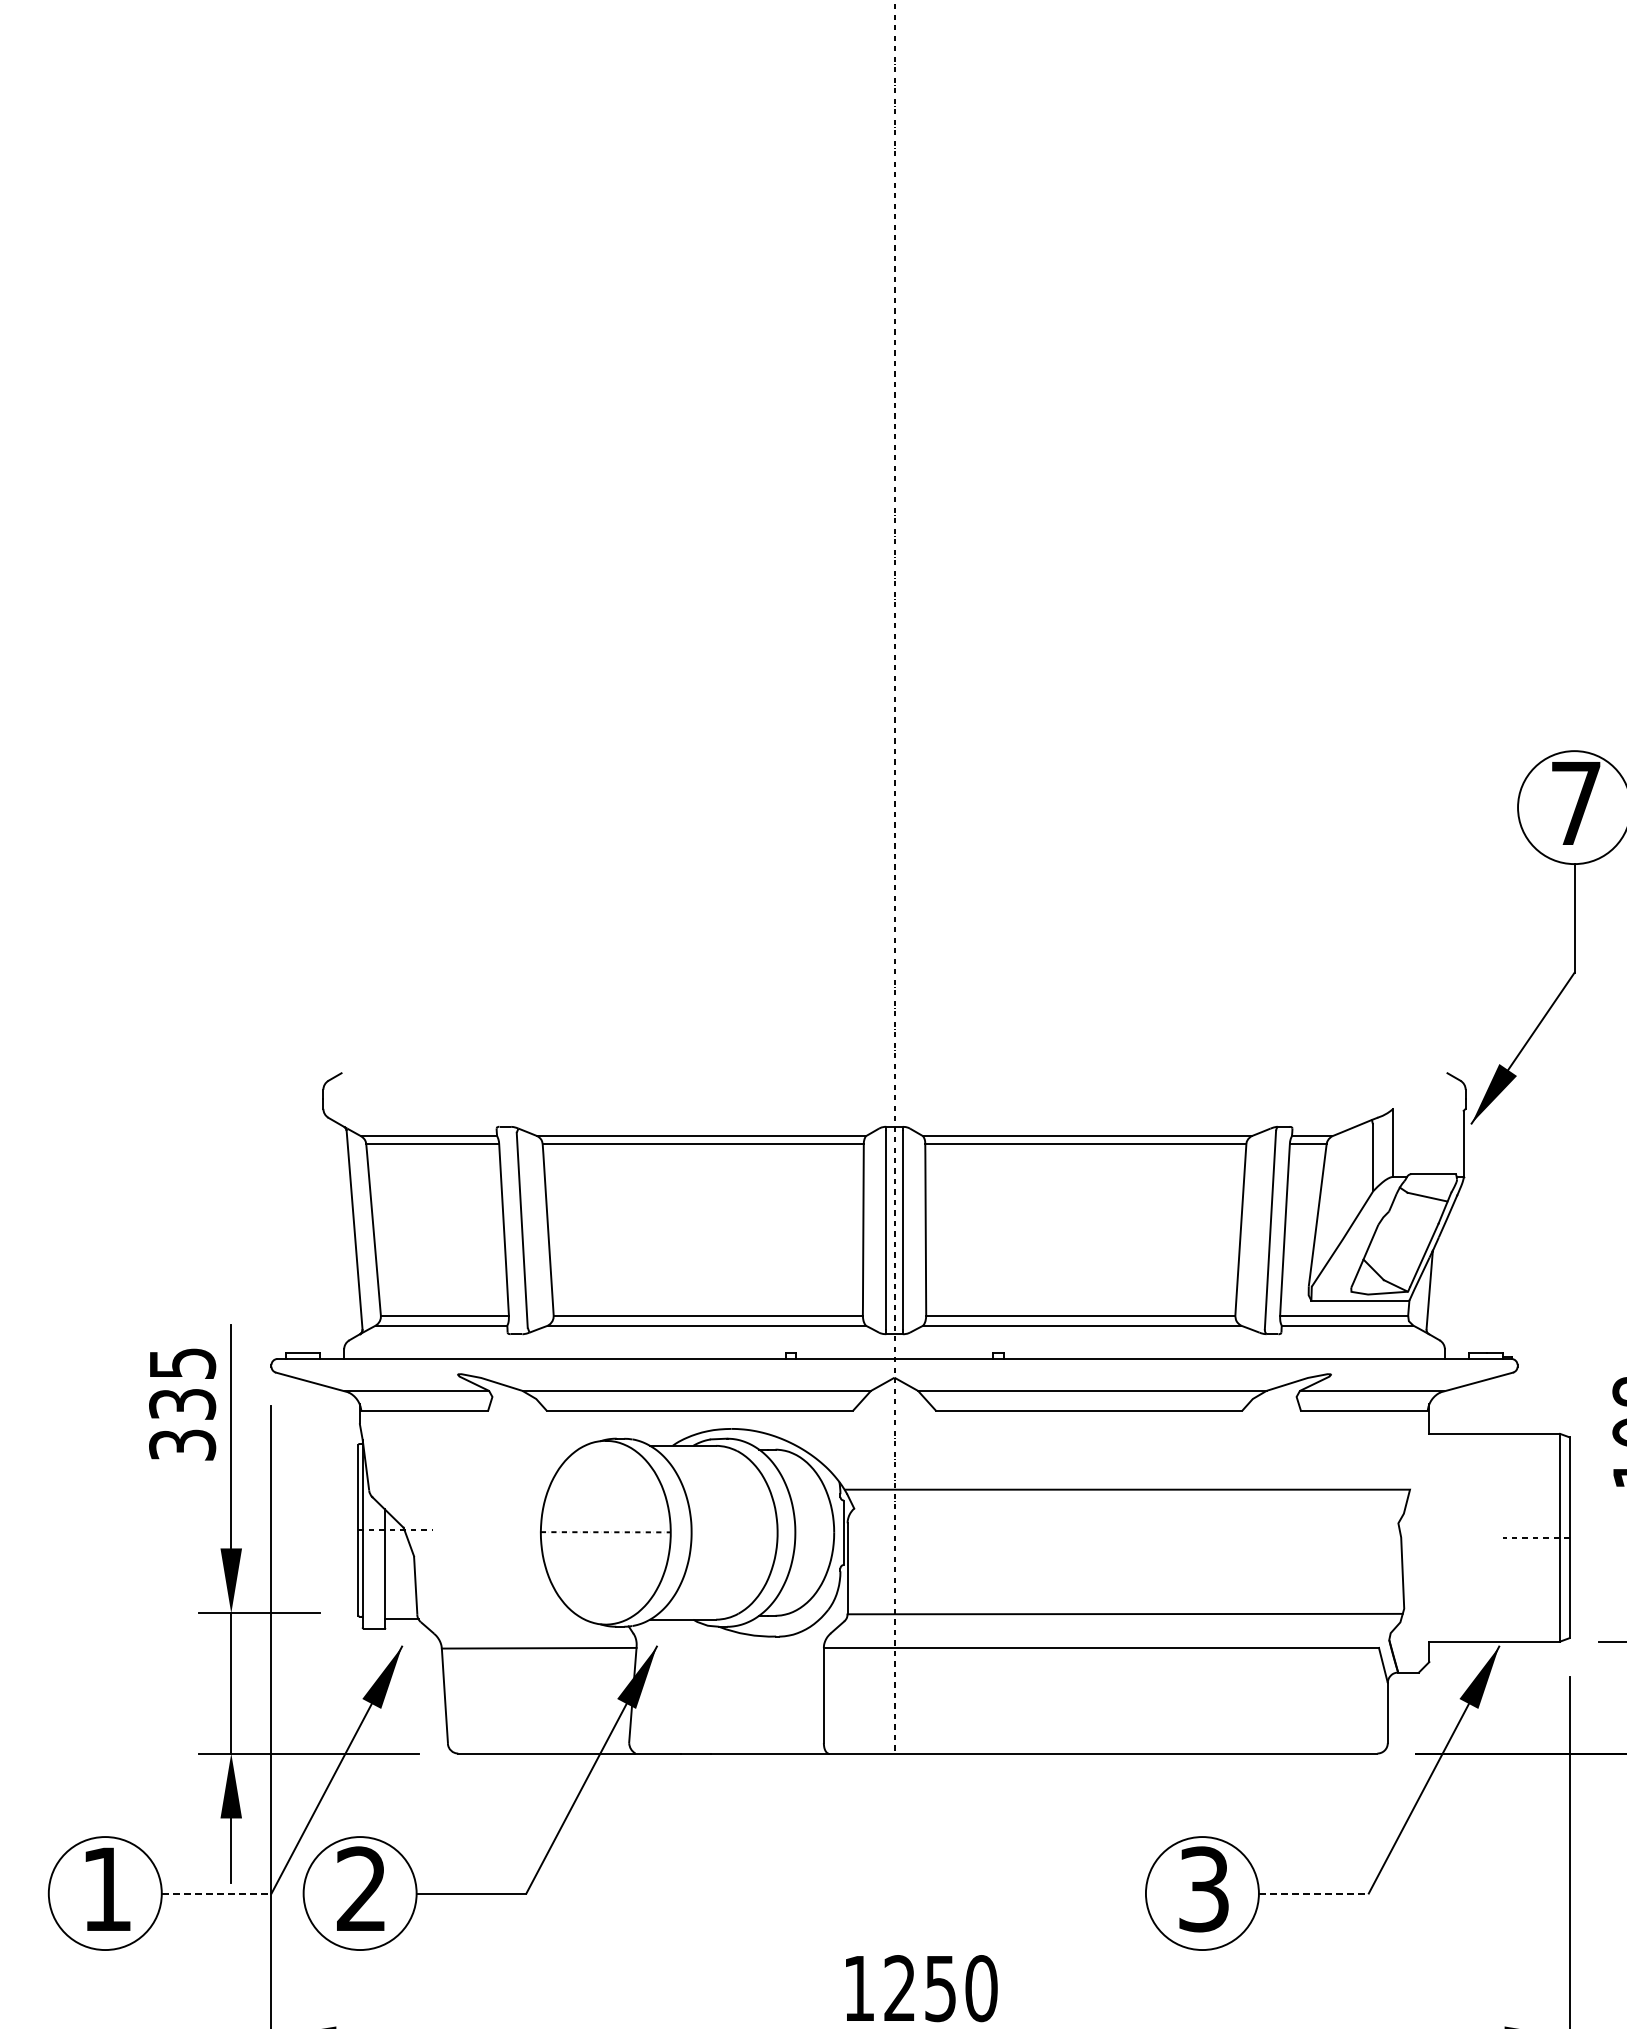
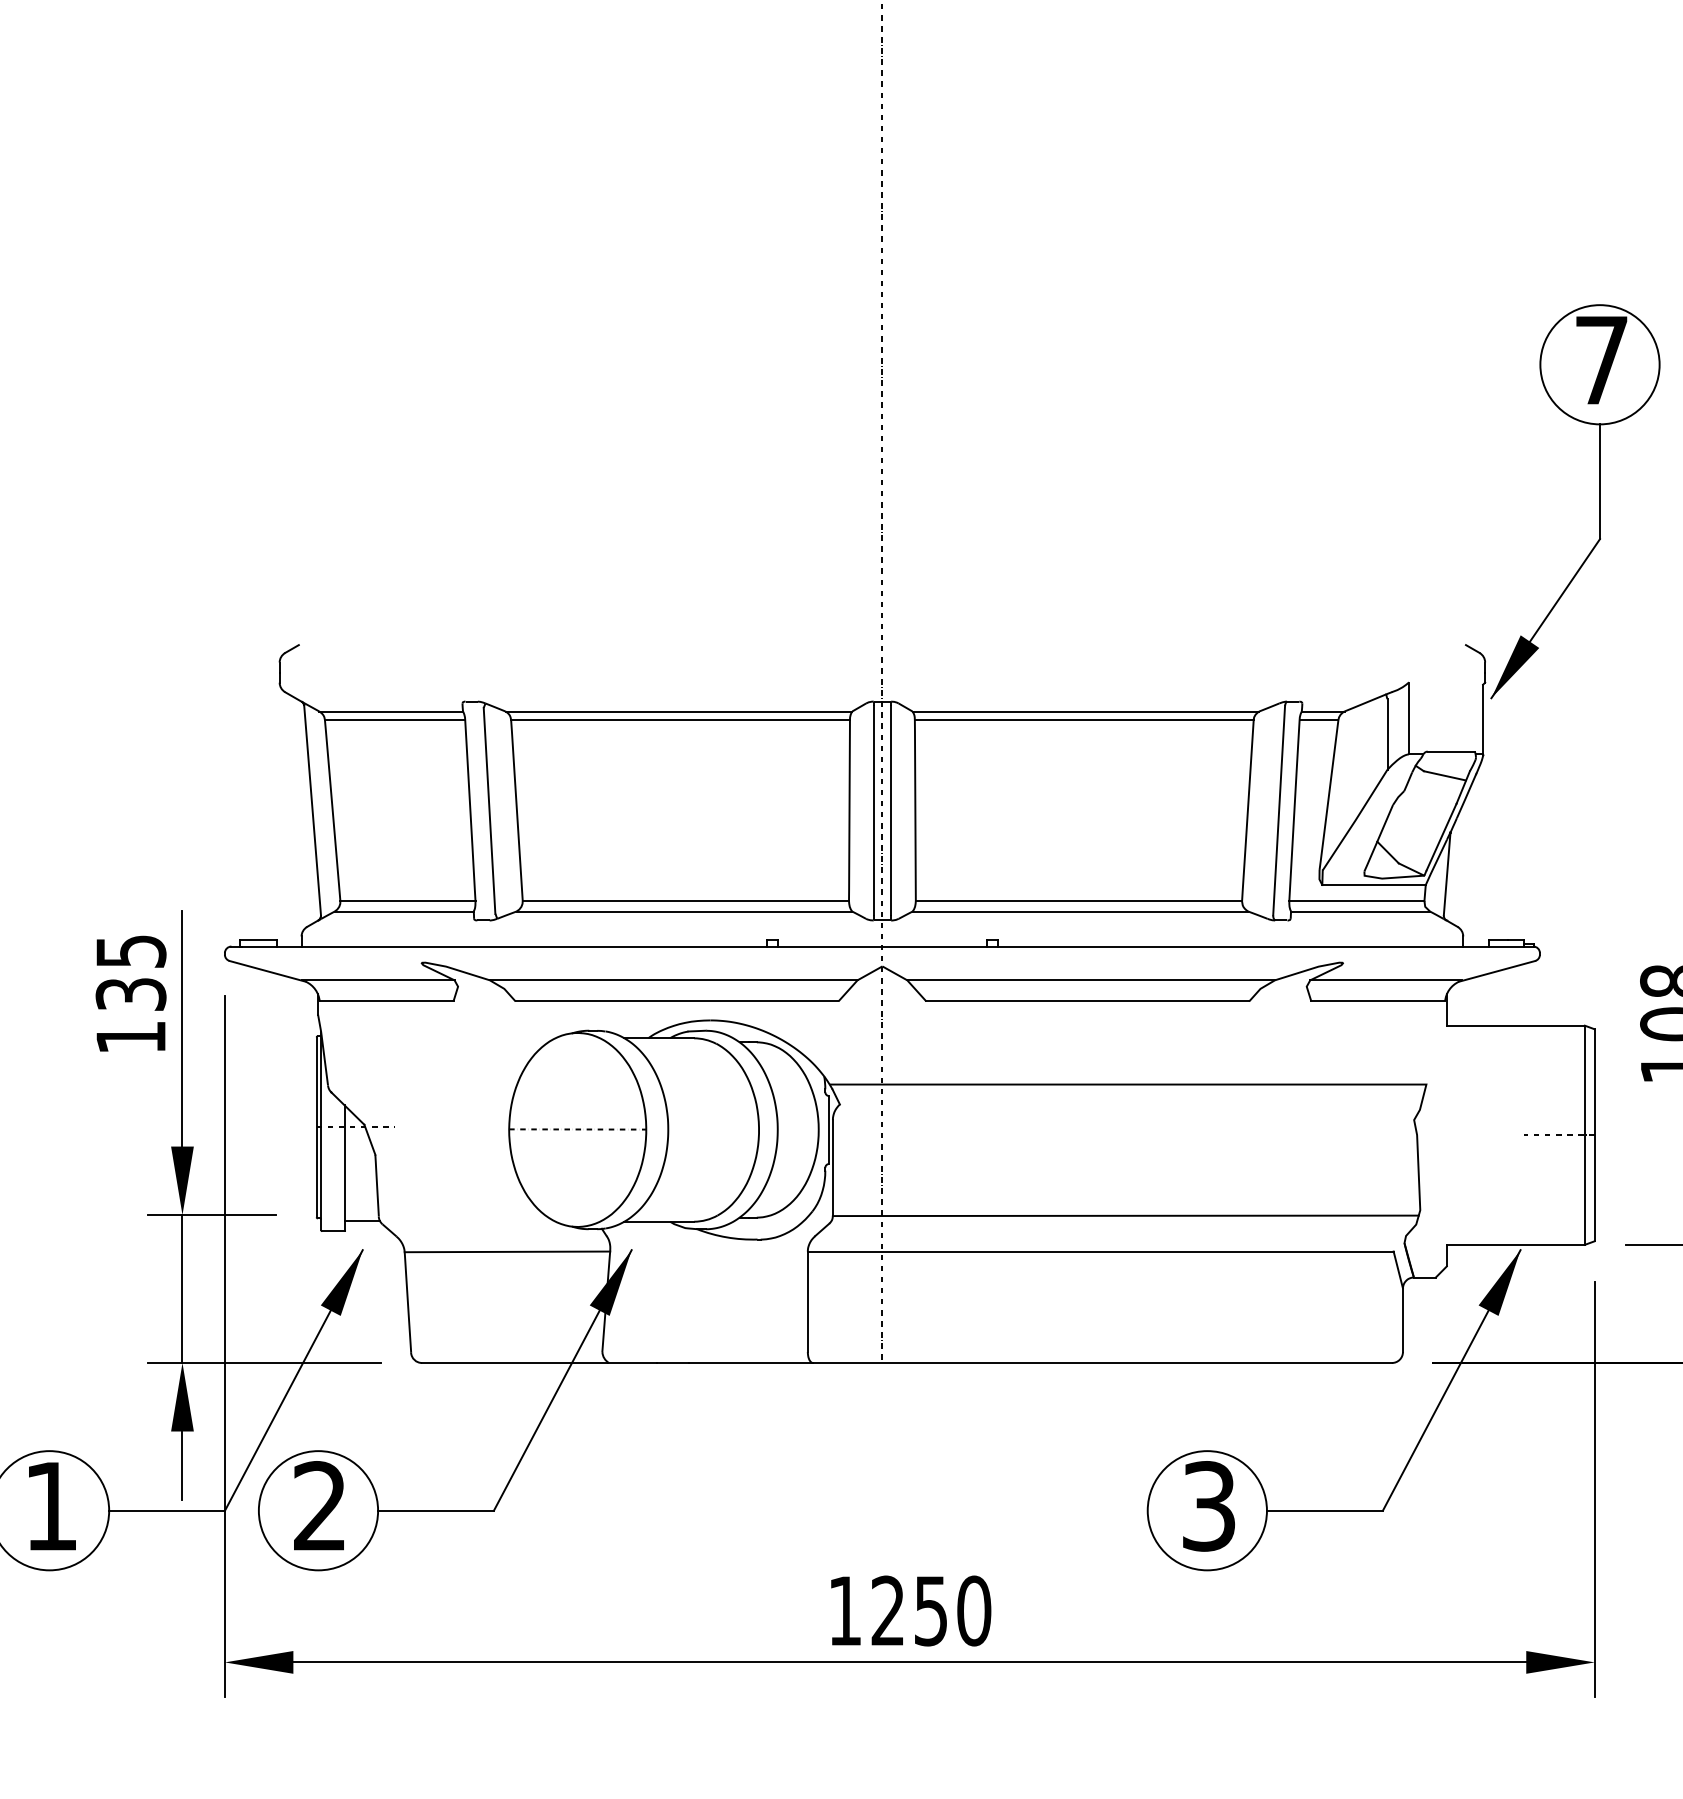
text: (182, 1444) -> (131, 1036), 335 -> 135
line: (216, 1893) -> (166, 1510), dashed -> solid
line: (1313, 1893) -> (1324, 1510), dashed -> solid

